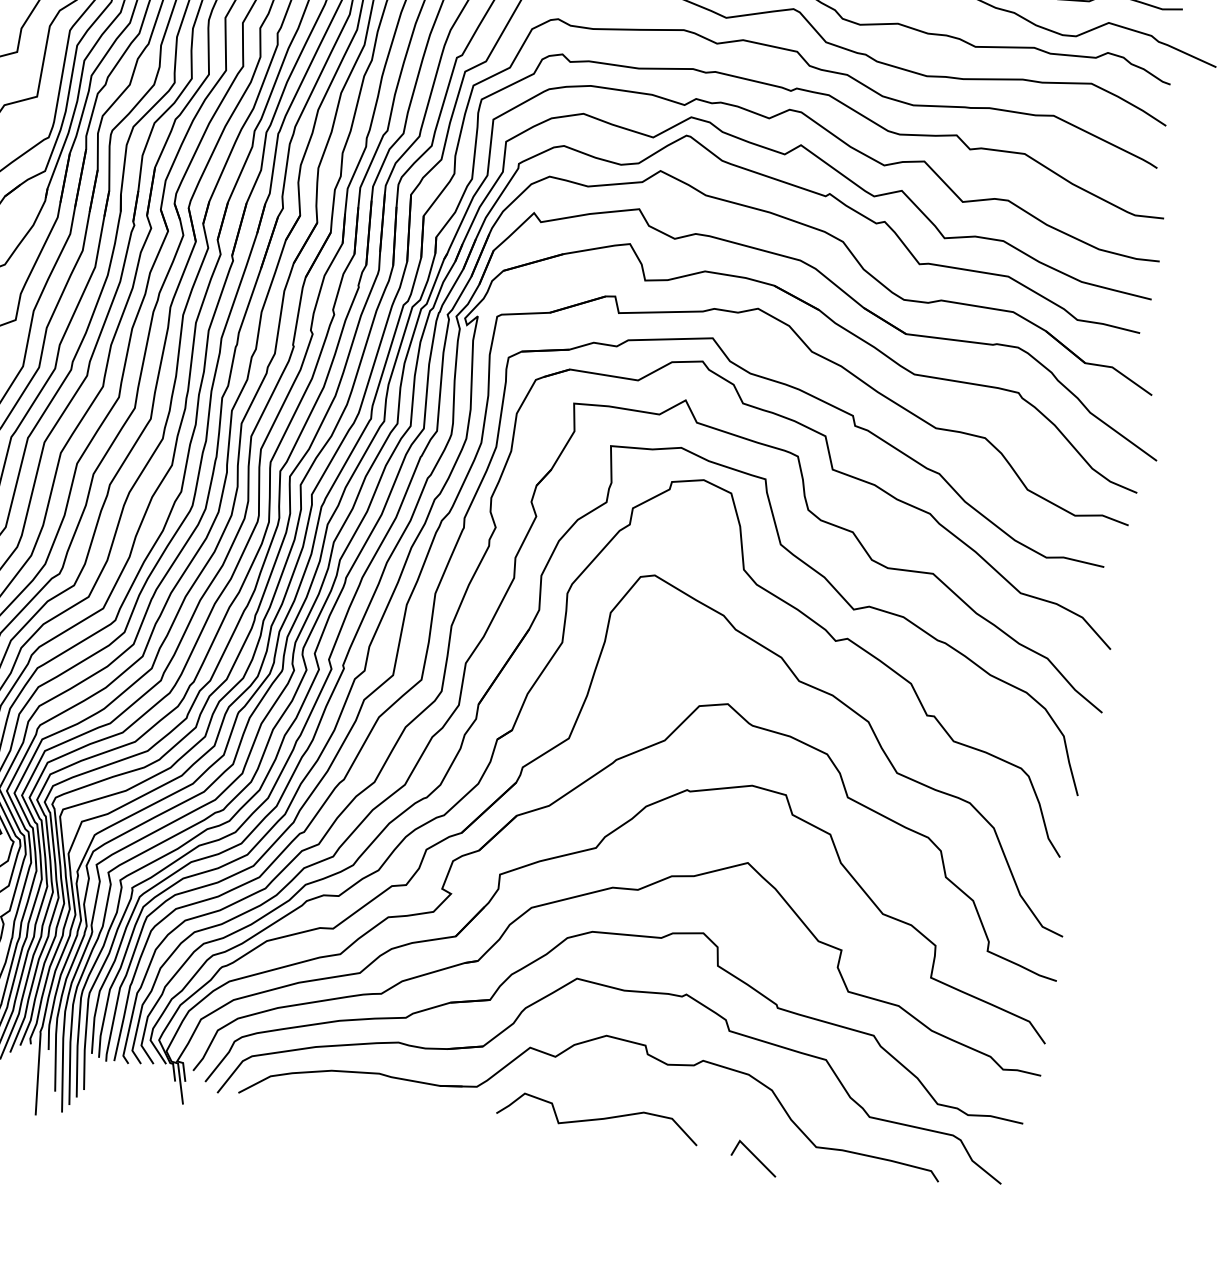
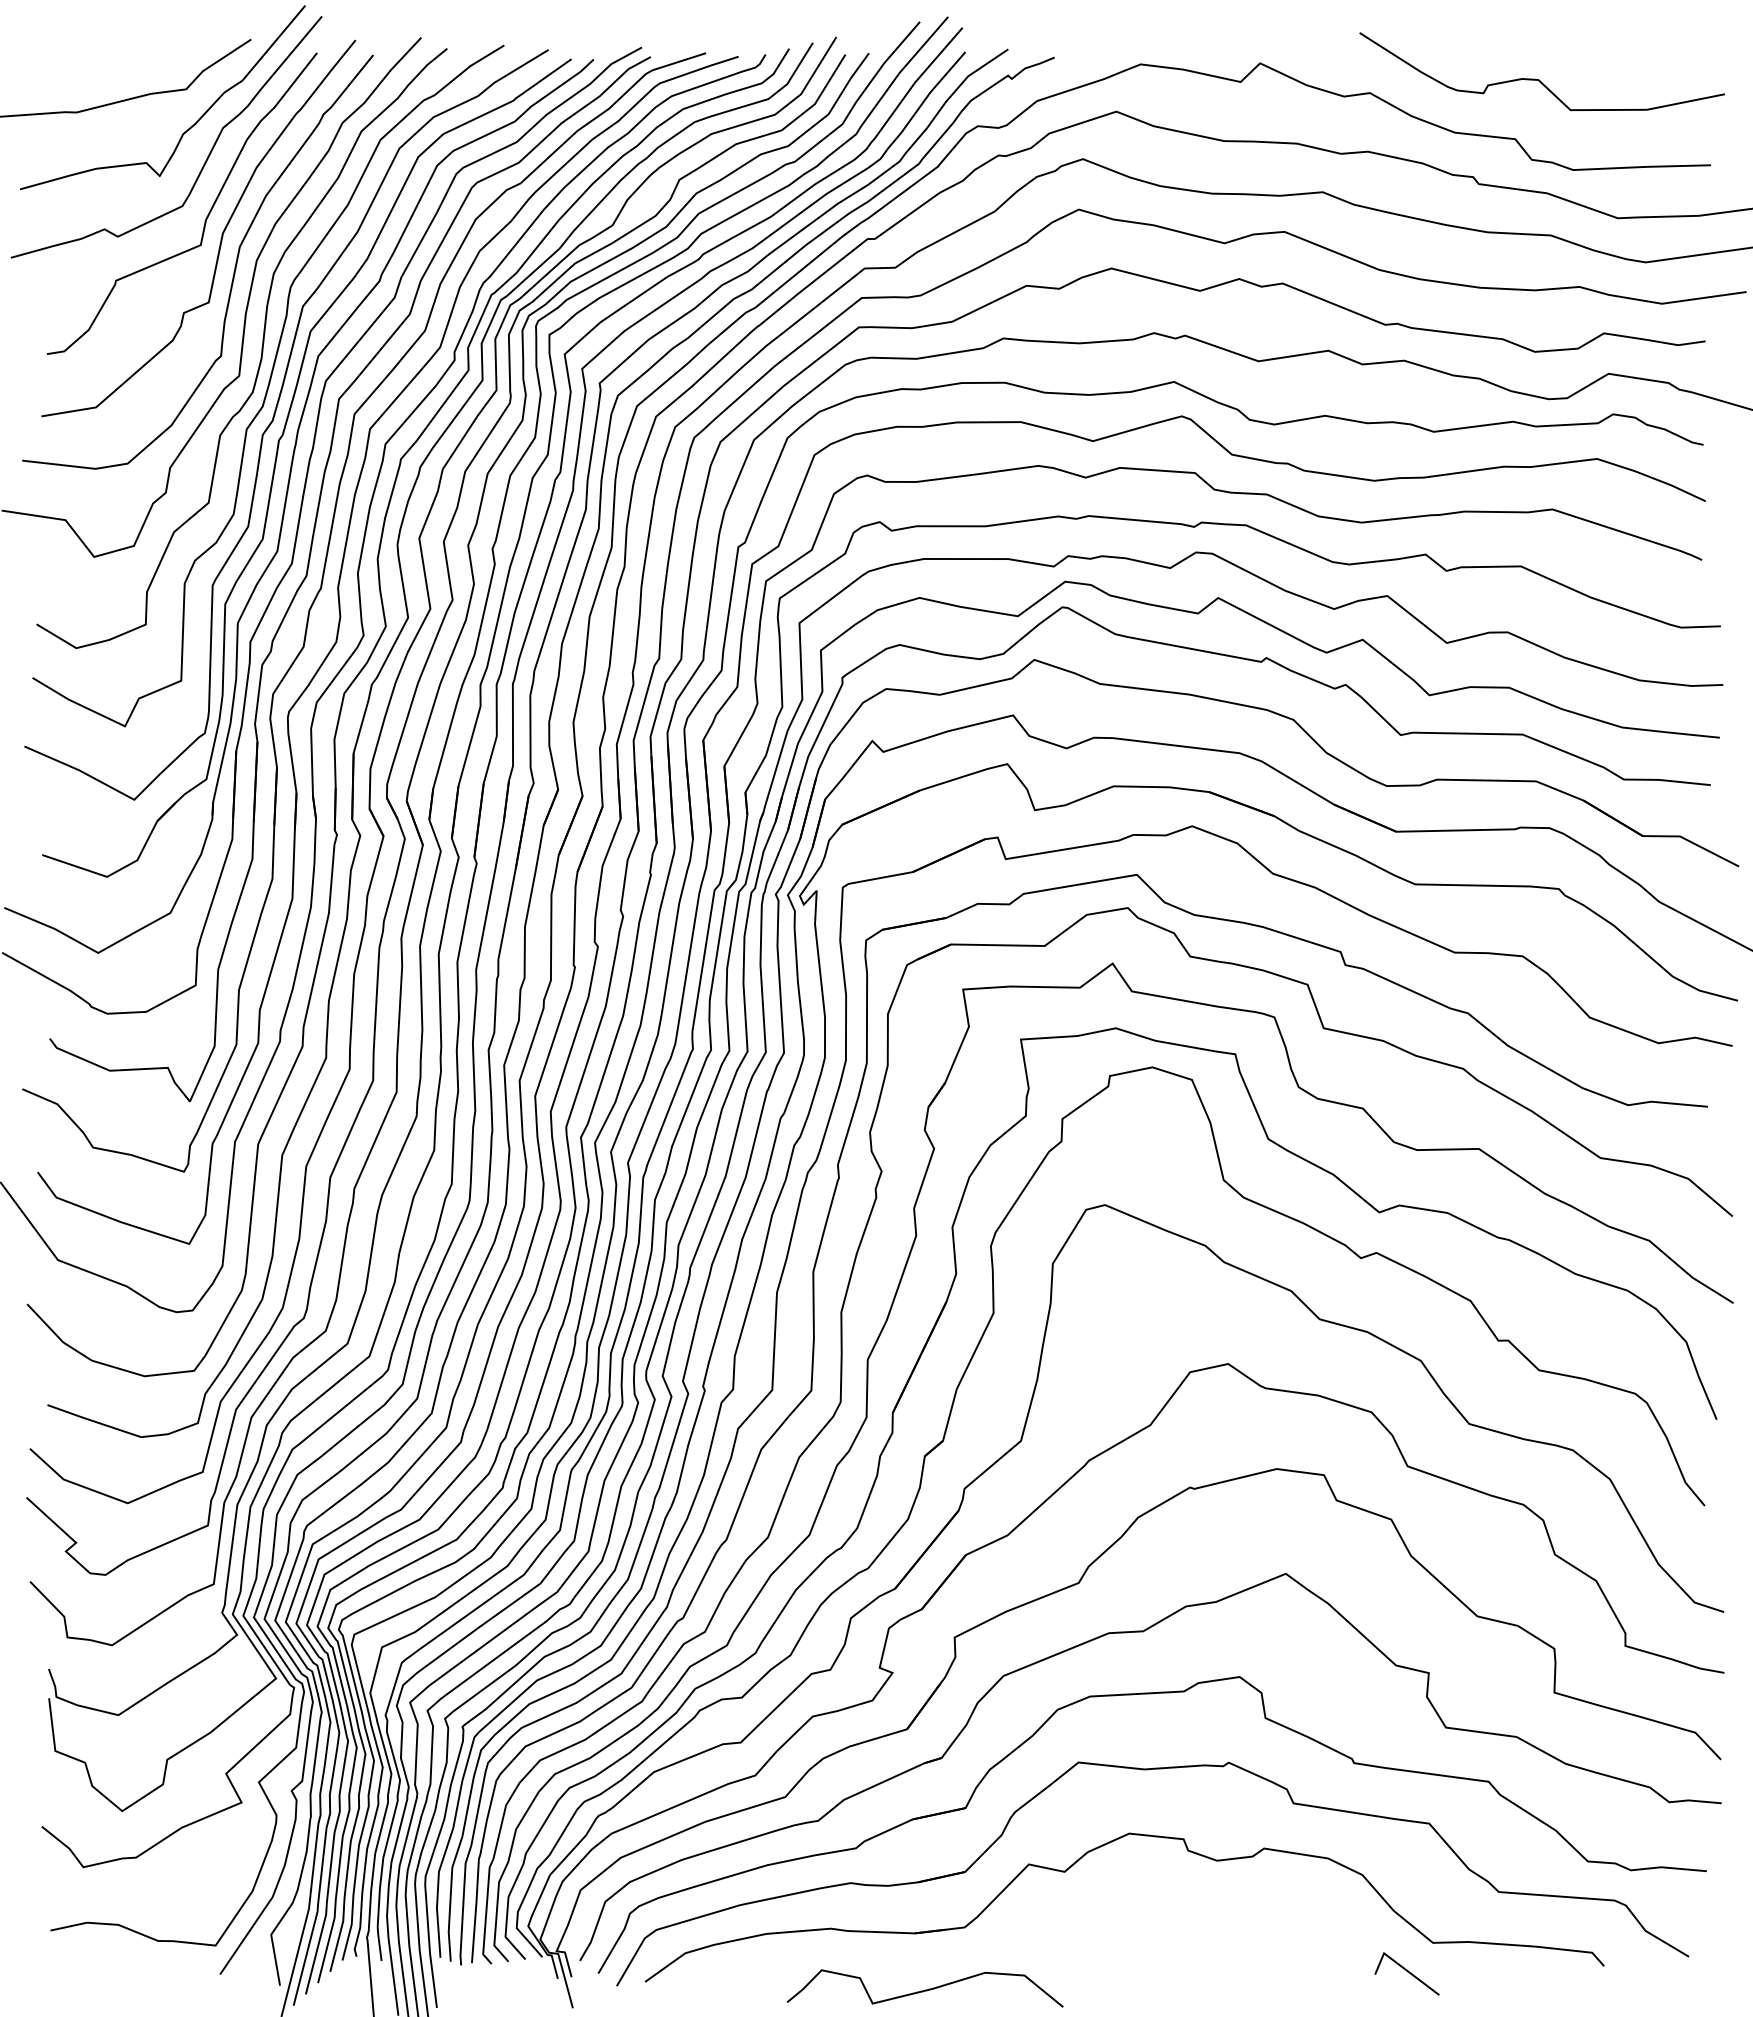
curve: (598, 1118) -> (925, 1989), moved
line: (754, 1157) -> (1407, 1972), moved

